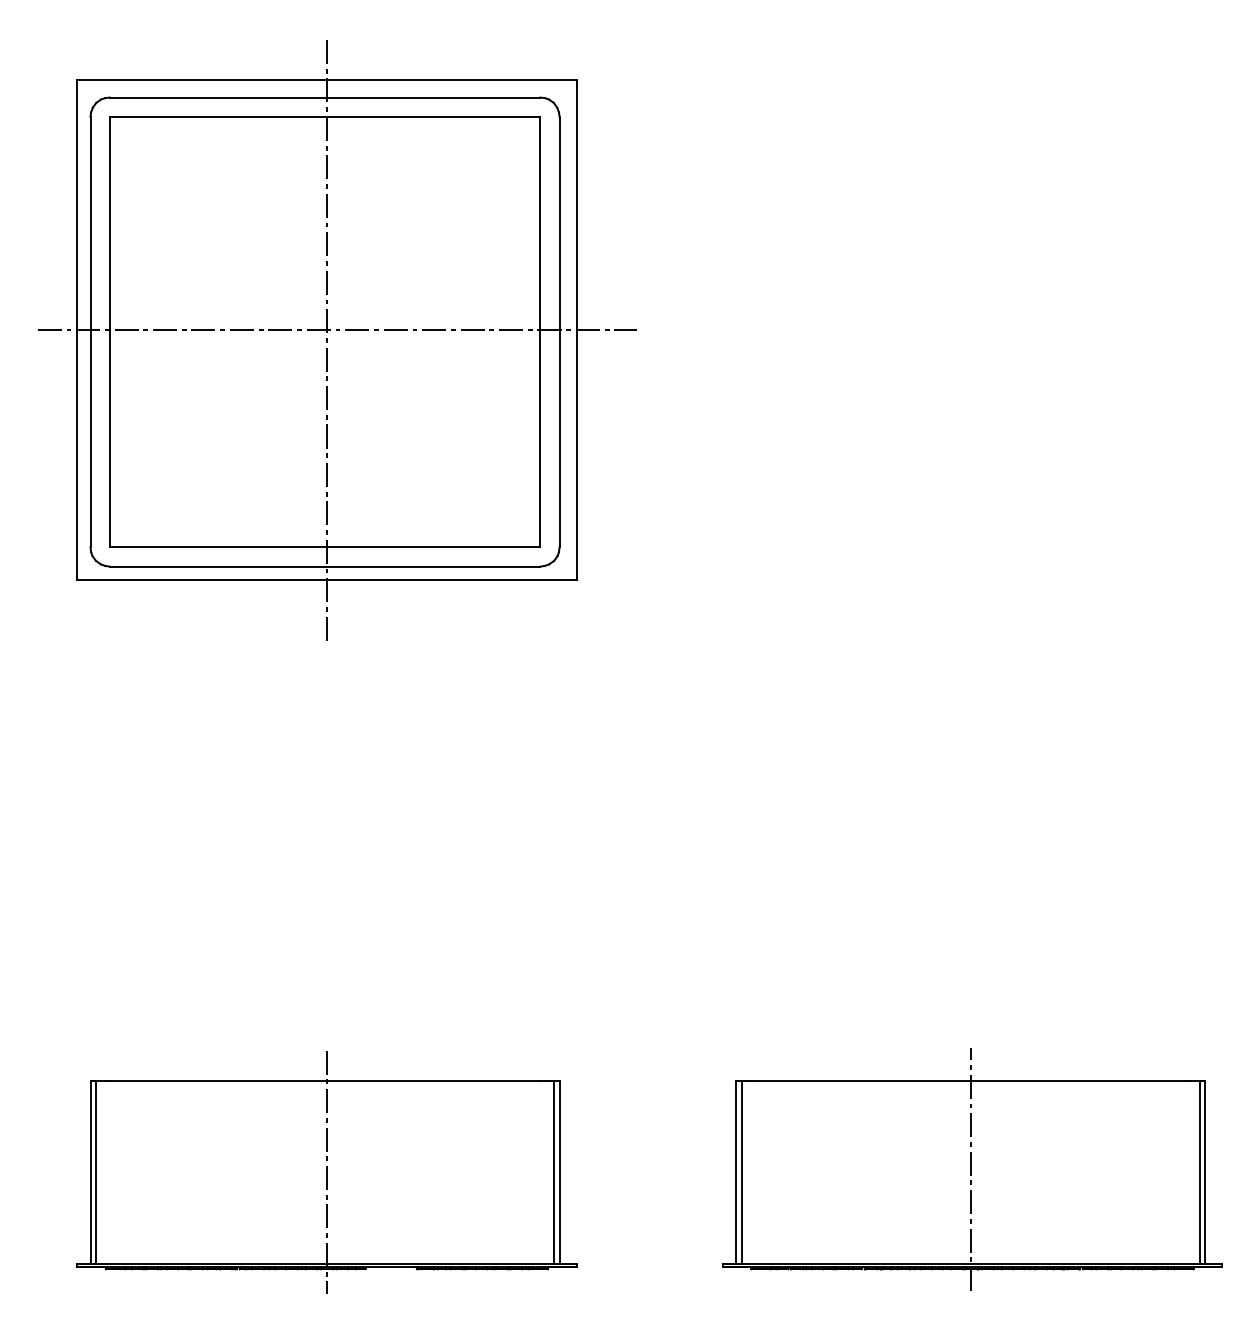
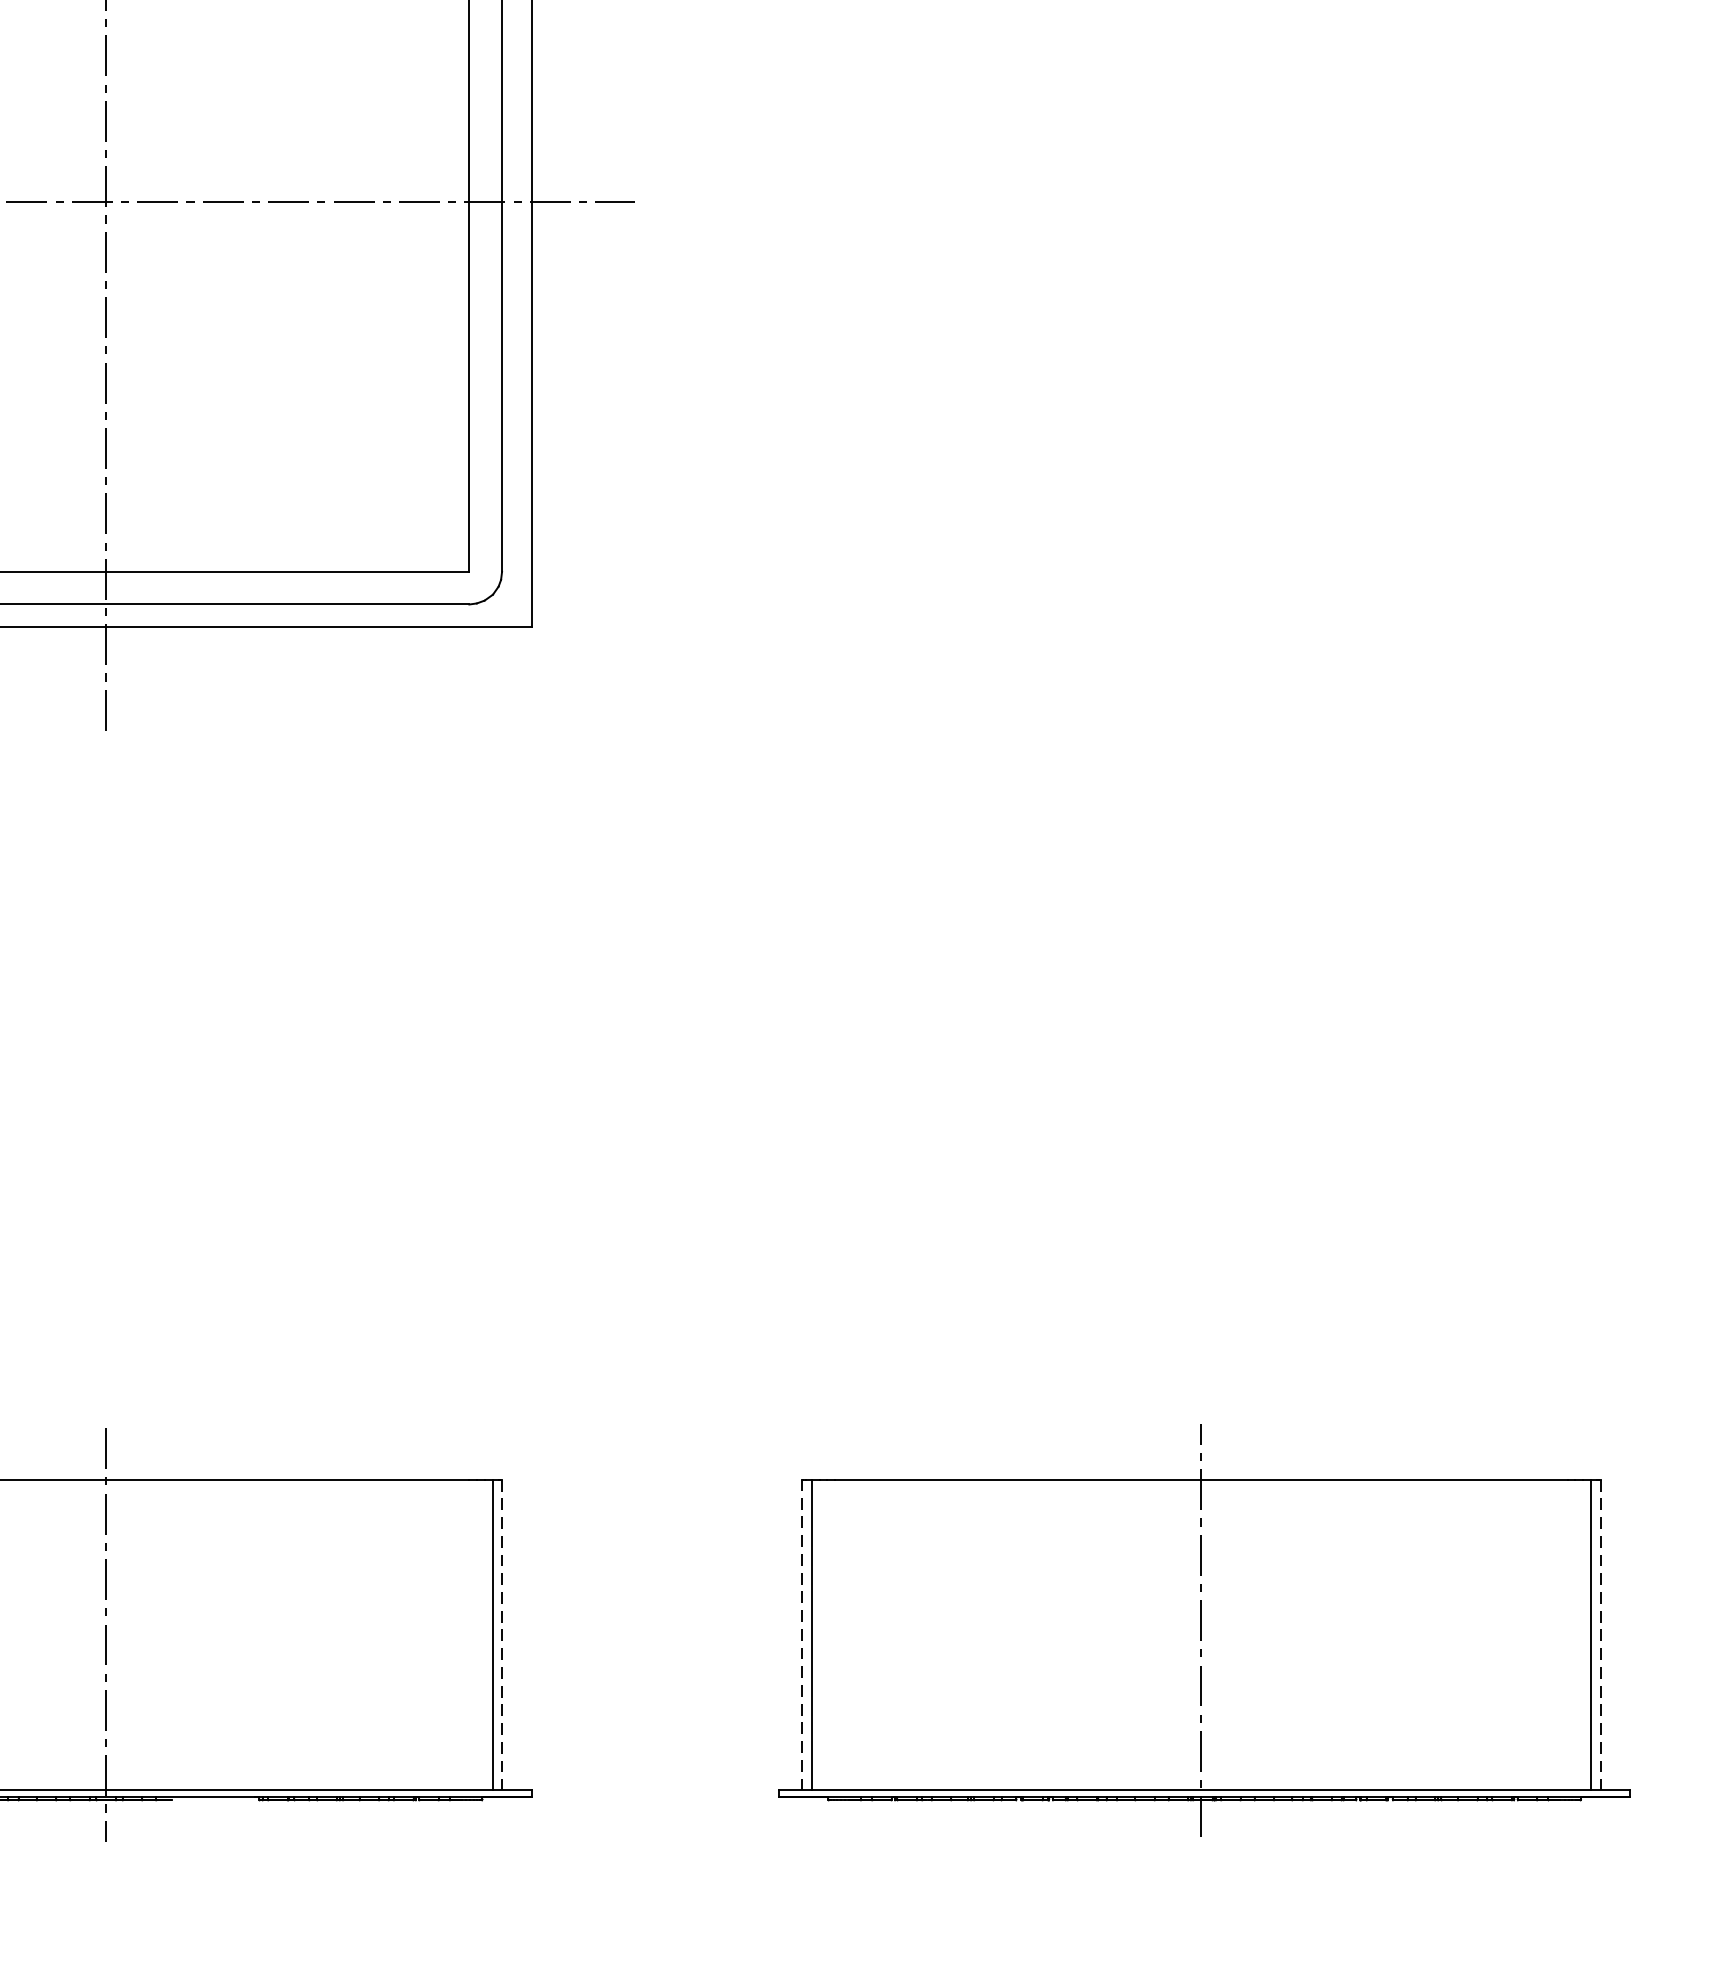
line: (735, 1171) -> (801, 1633), solid -> dashed
line: (559, 1172) -> (501, 1635), solid -> dashed
line: (1205, 1172) -> (1601, 1635), solid -> dashed

